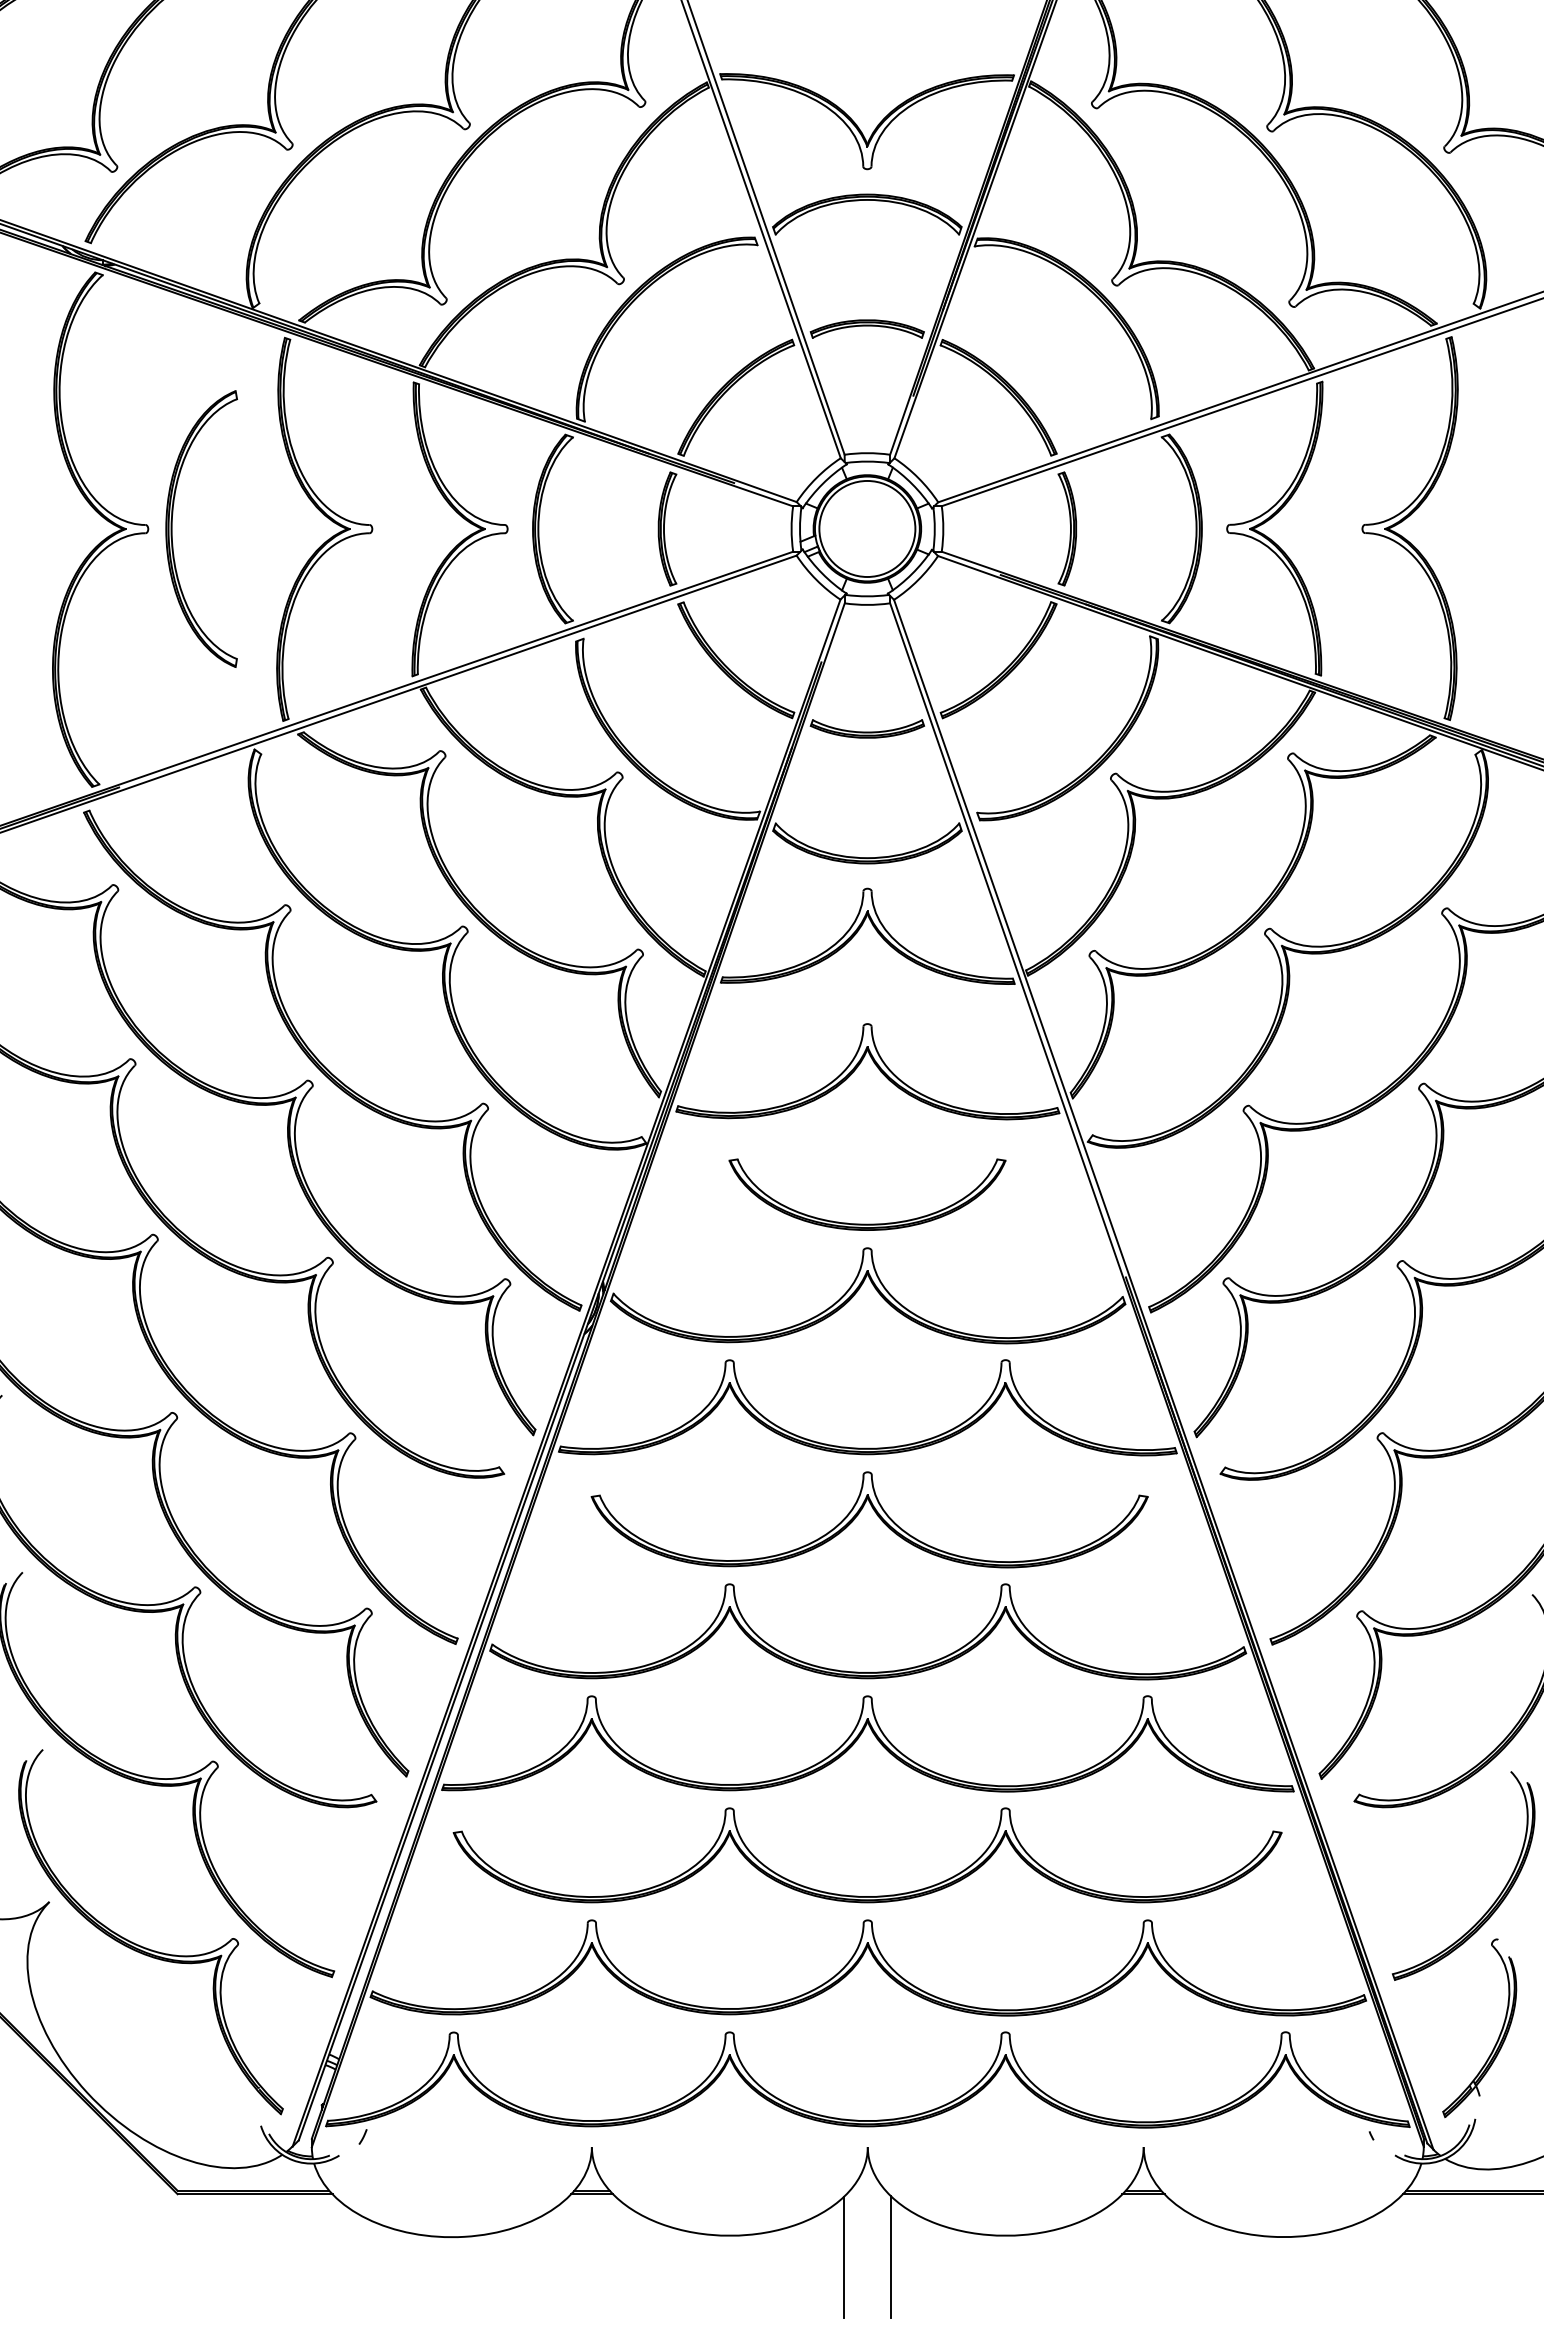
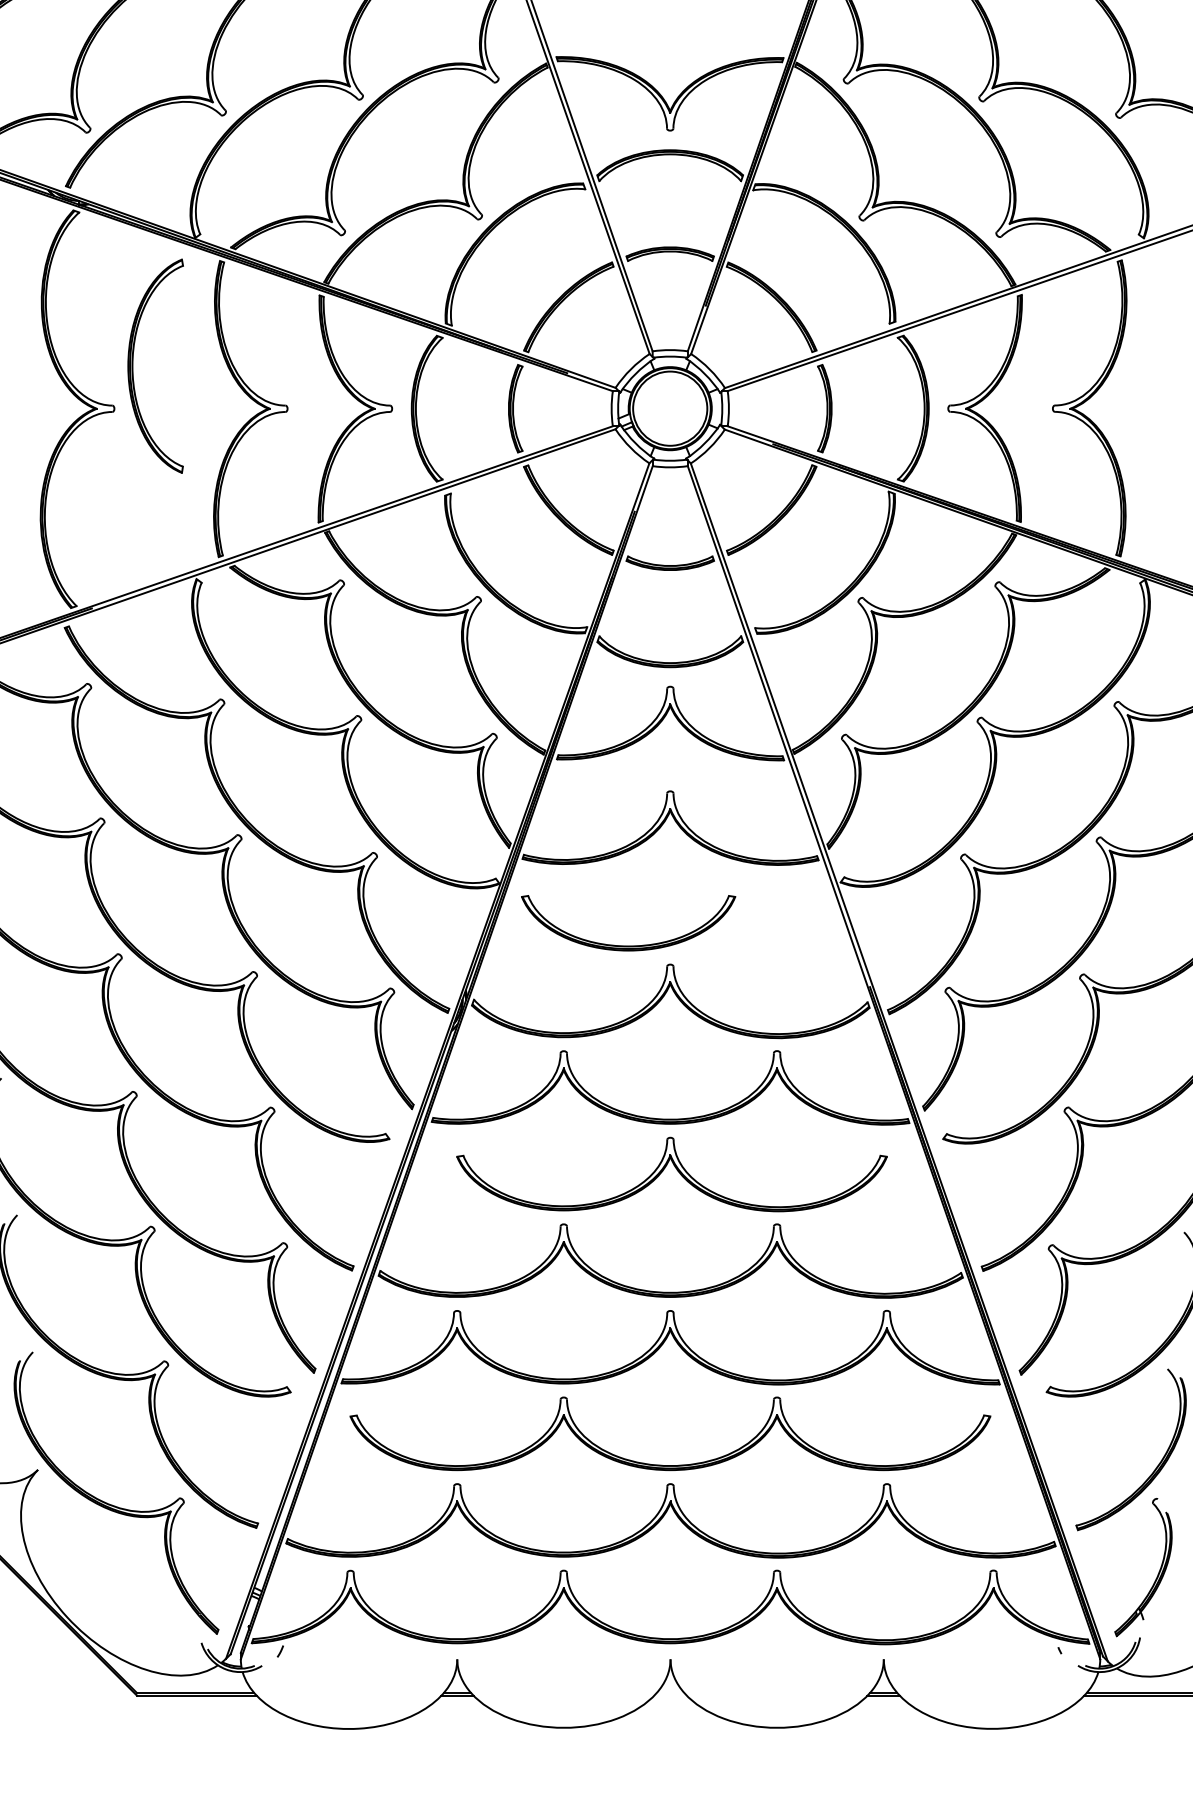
part: (172, 528) -> (133, 365), moved
part: (867, 1223) -> (628, 945), moved
line: (844, 2256) -> (652, 1743), removed
line: (890, 2256) -> (688, 1743), removed

